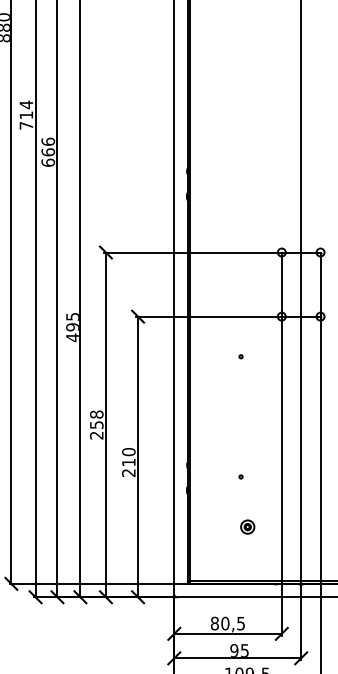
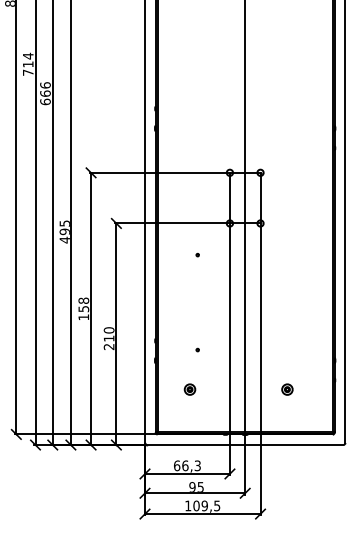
text: (96, 435) -> (83, 317), 258 -> 158
part: (247, 526) -> (189, 389), moved
text: (226, 623) -> (186, 465), 80,5 -> 66,3

